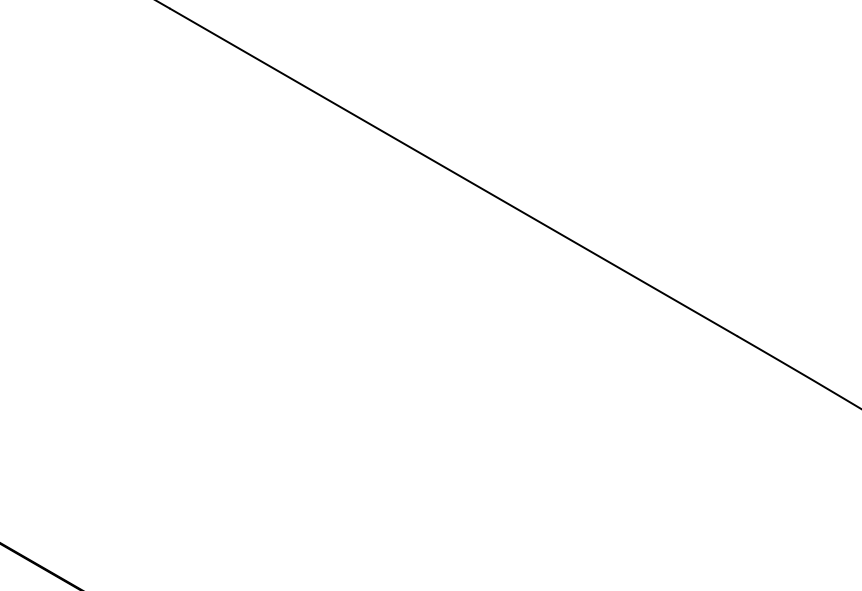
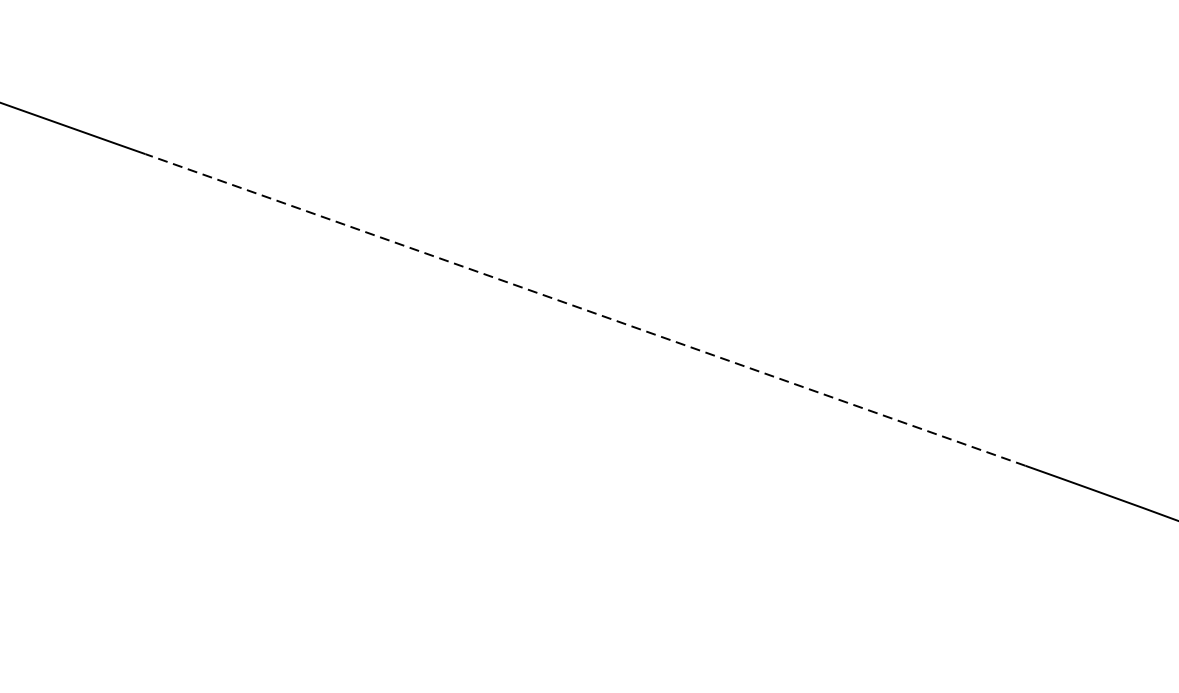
line: (453, 172) -> (585, 310), solid -> dashed

